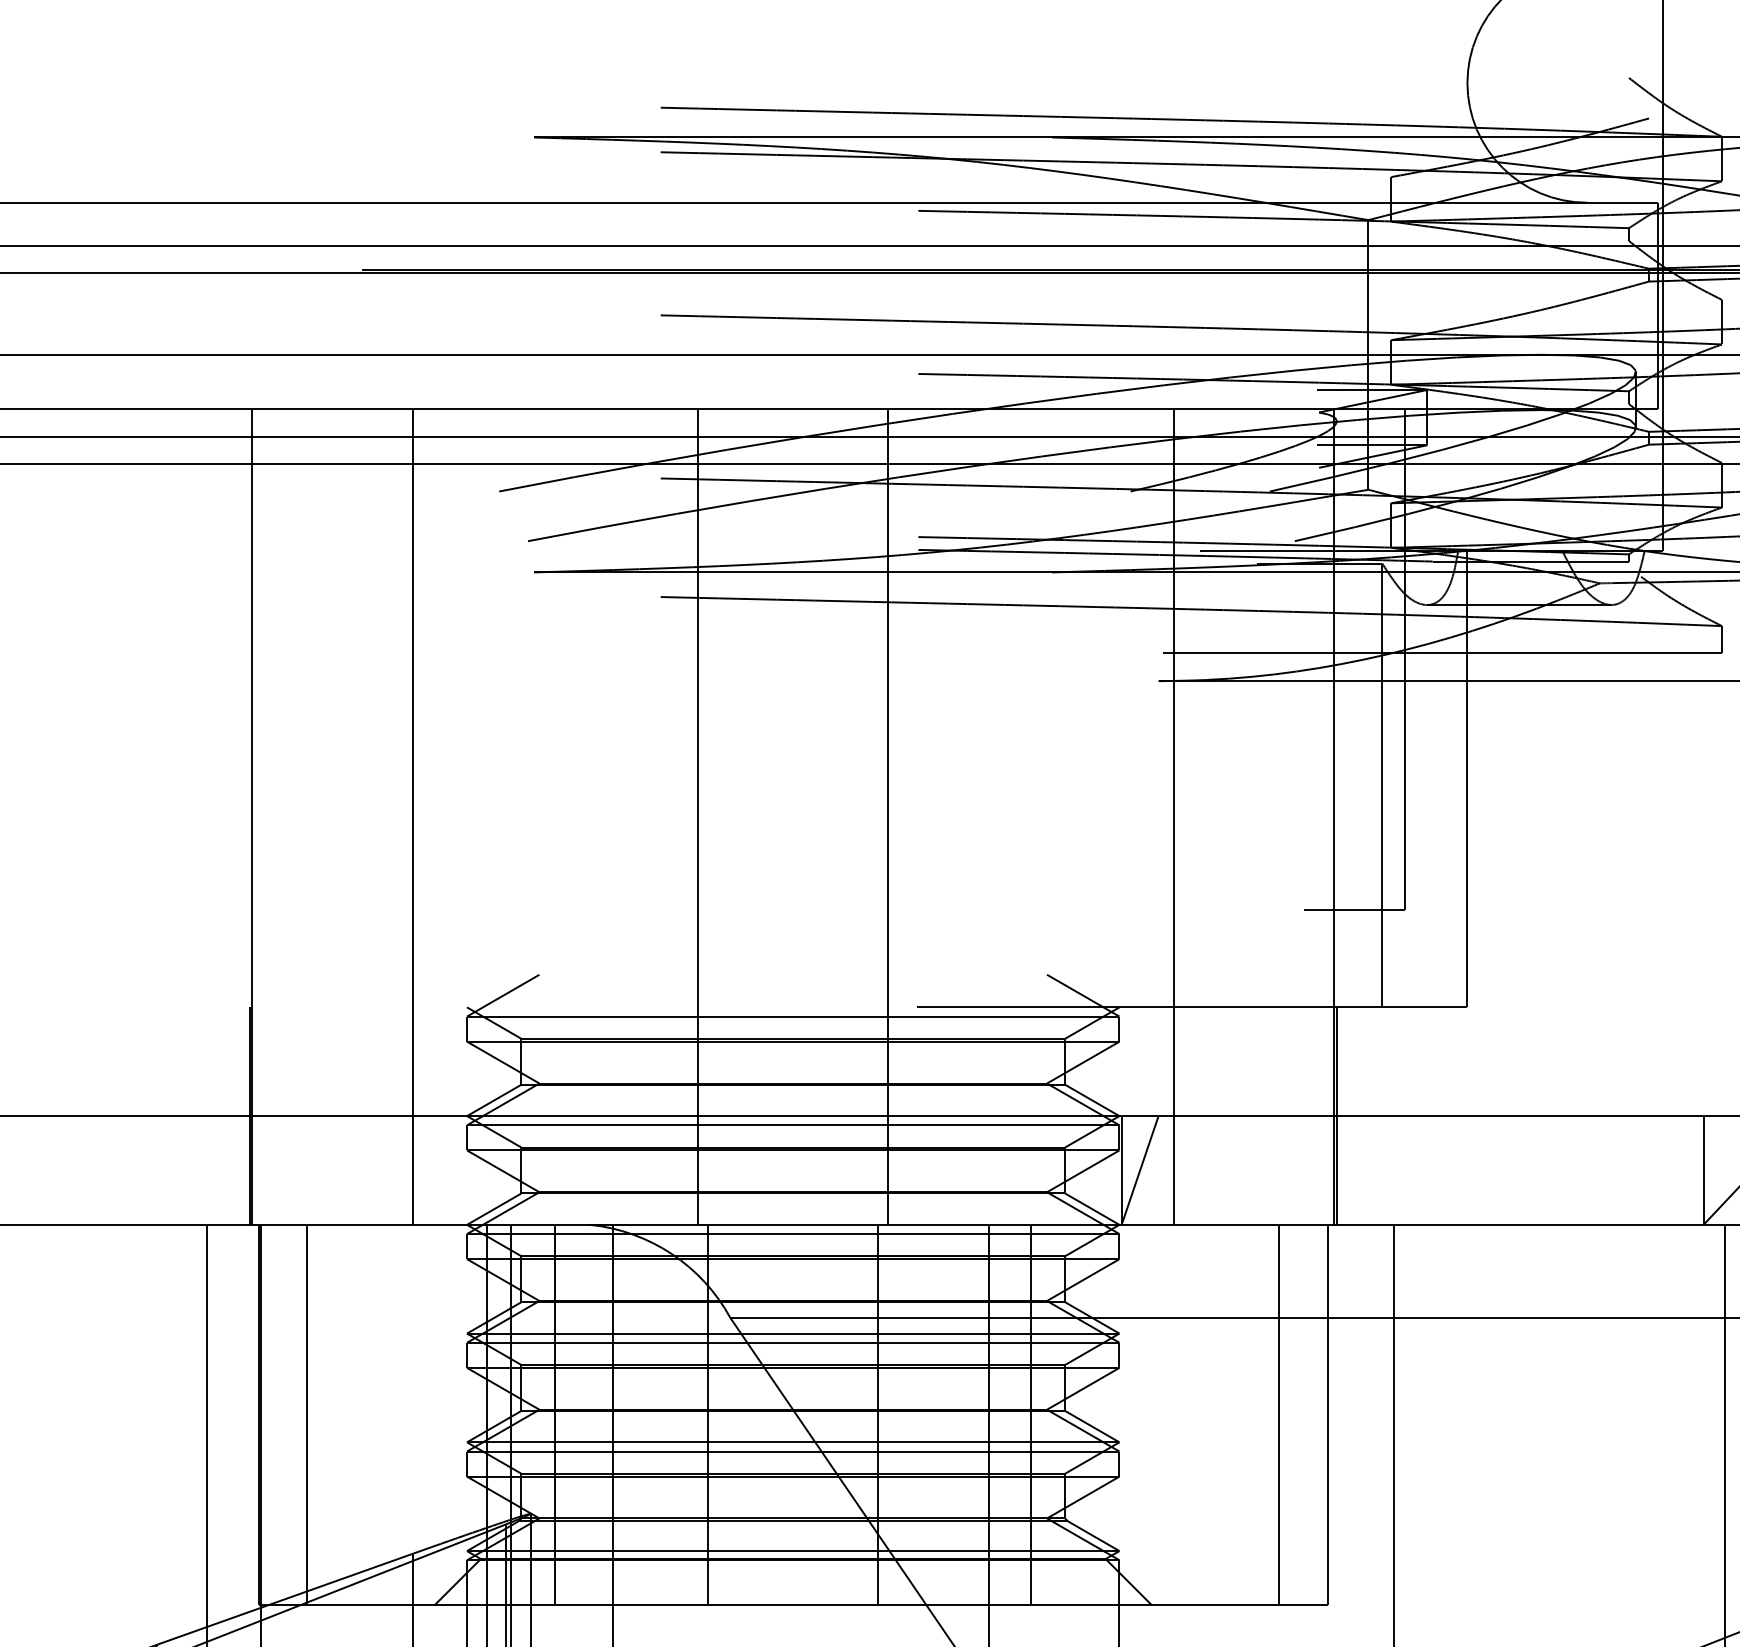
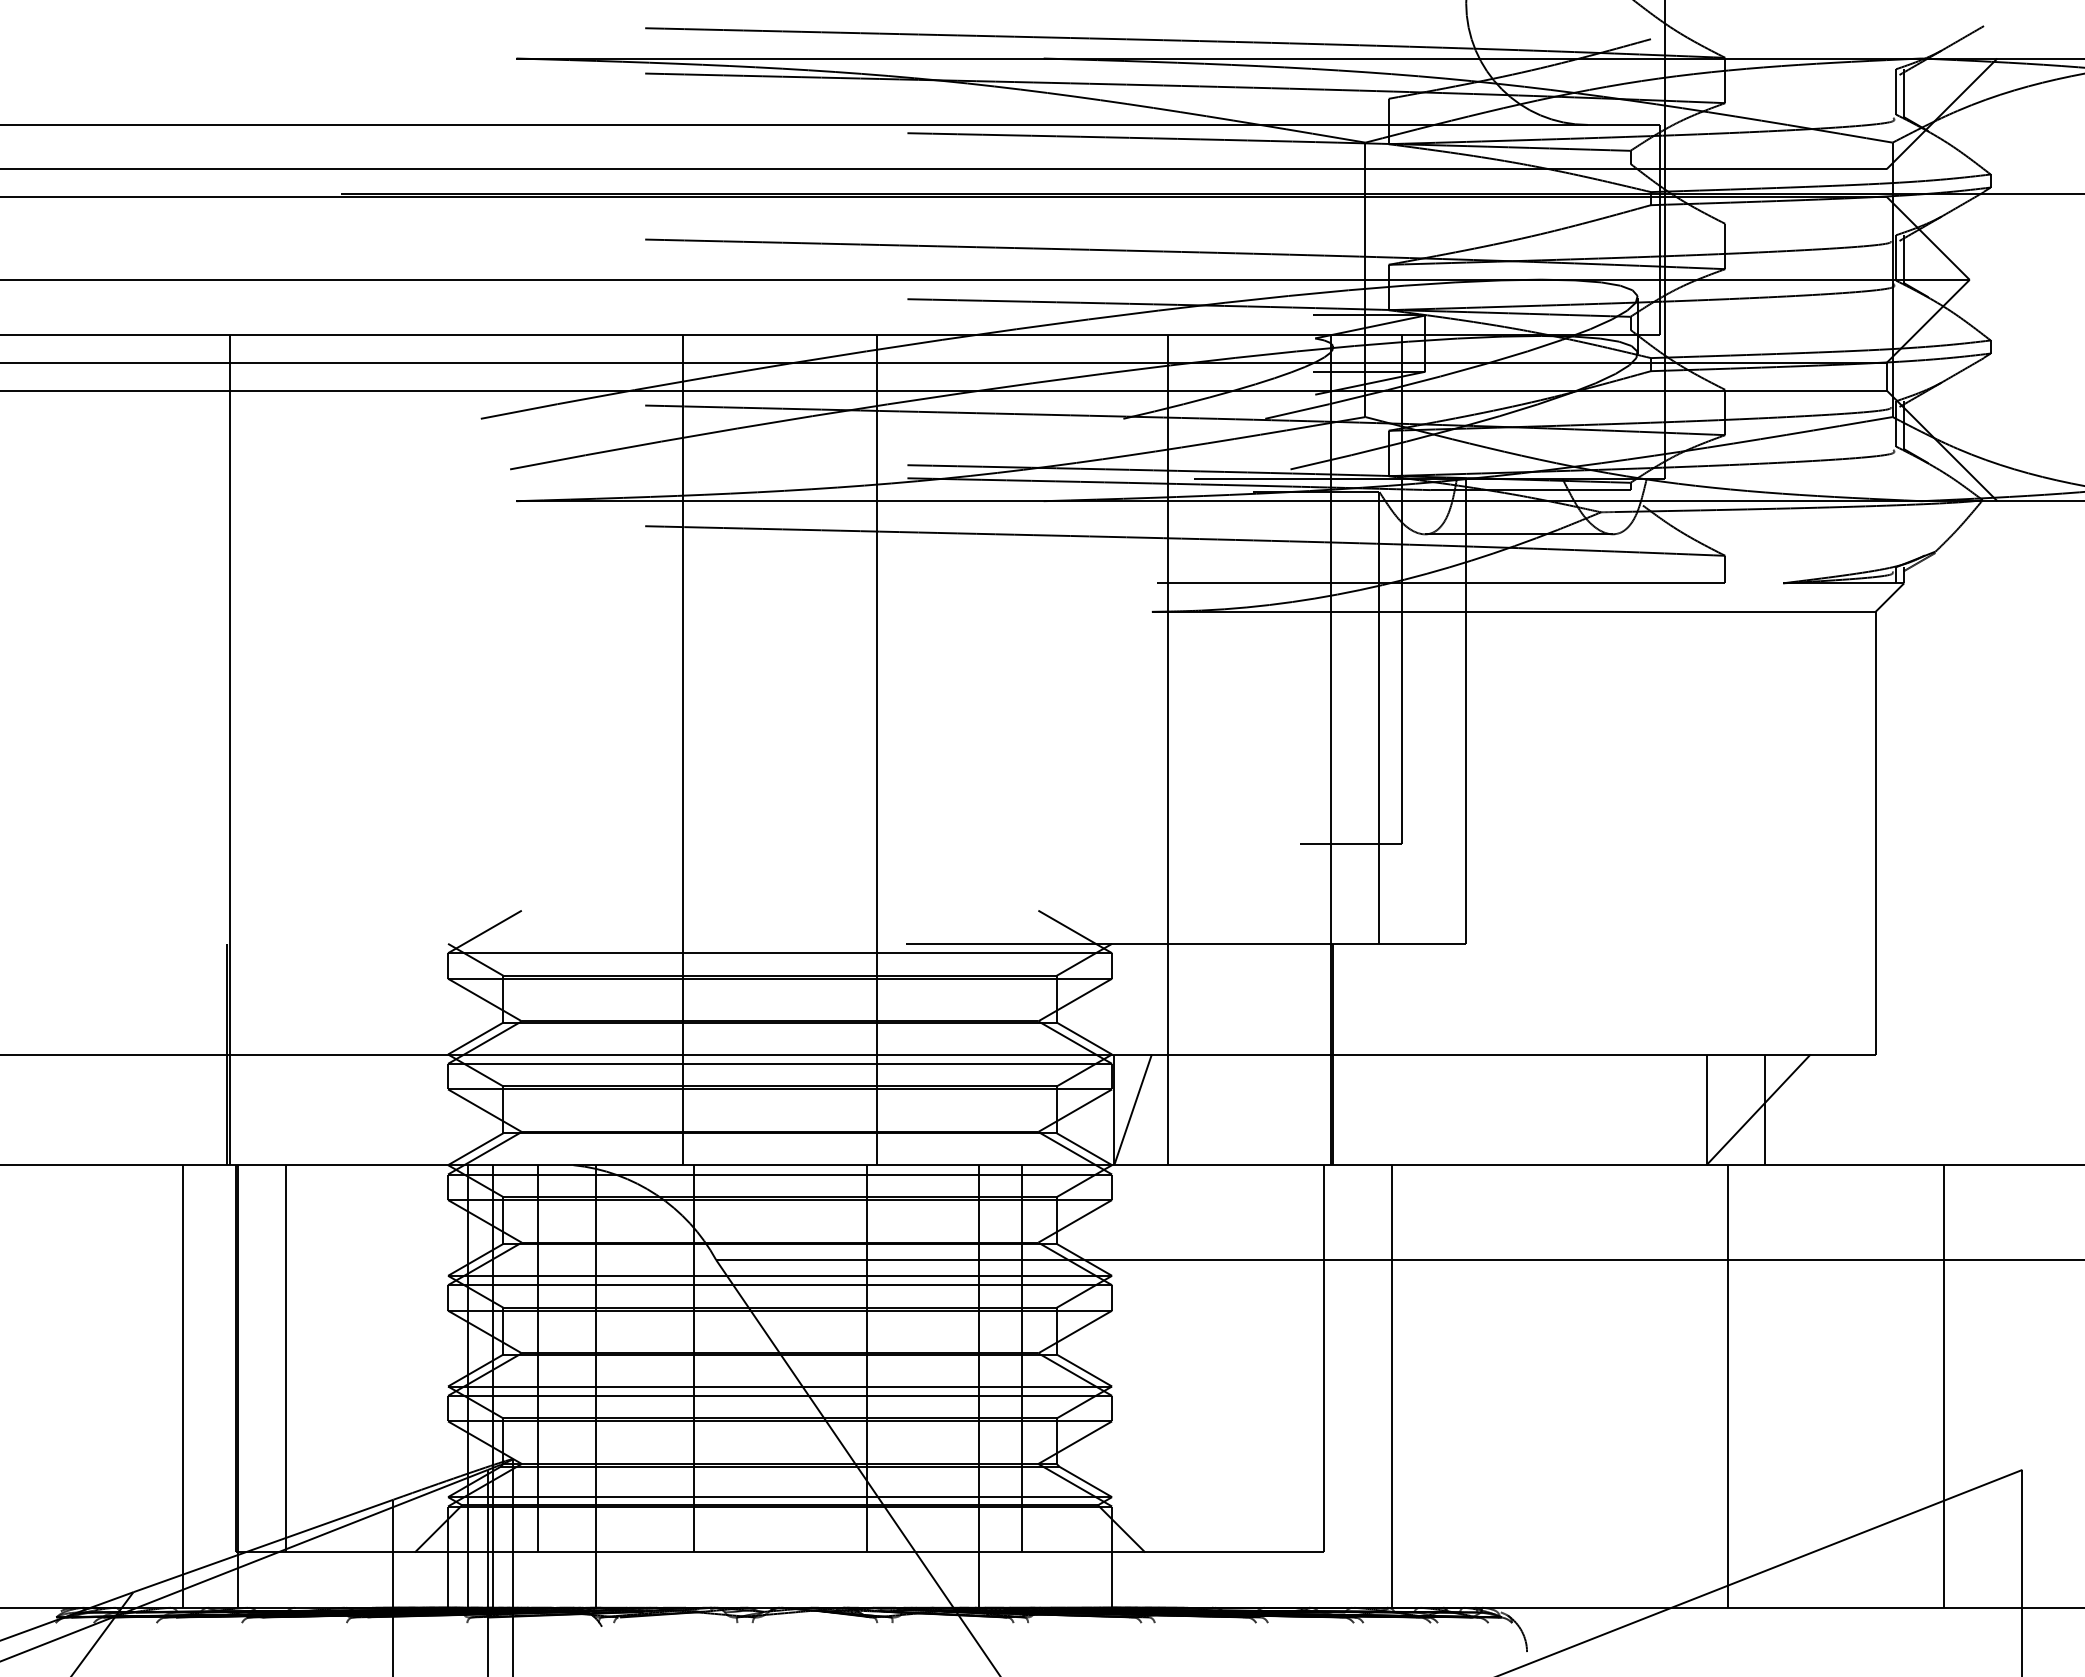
line: (412, 817) -> (392, 750), removed
line: (1279, 1414) -> (1274, 1358), removed

